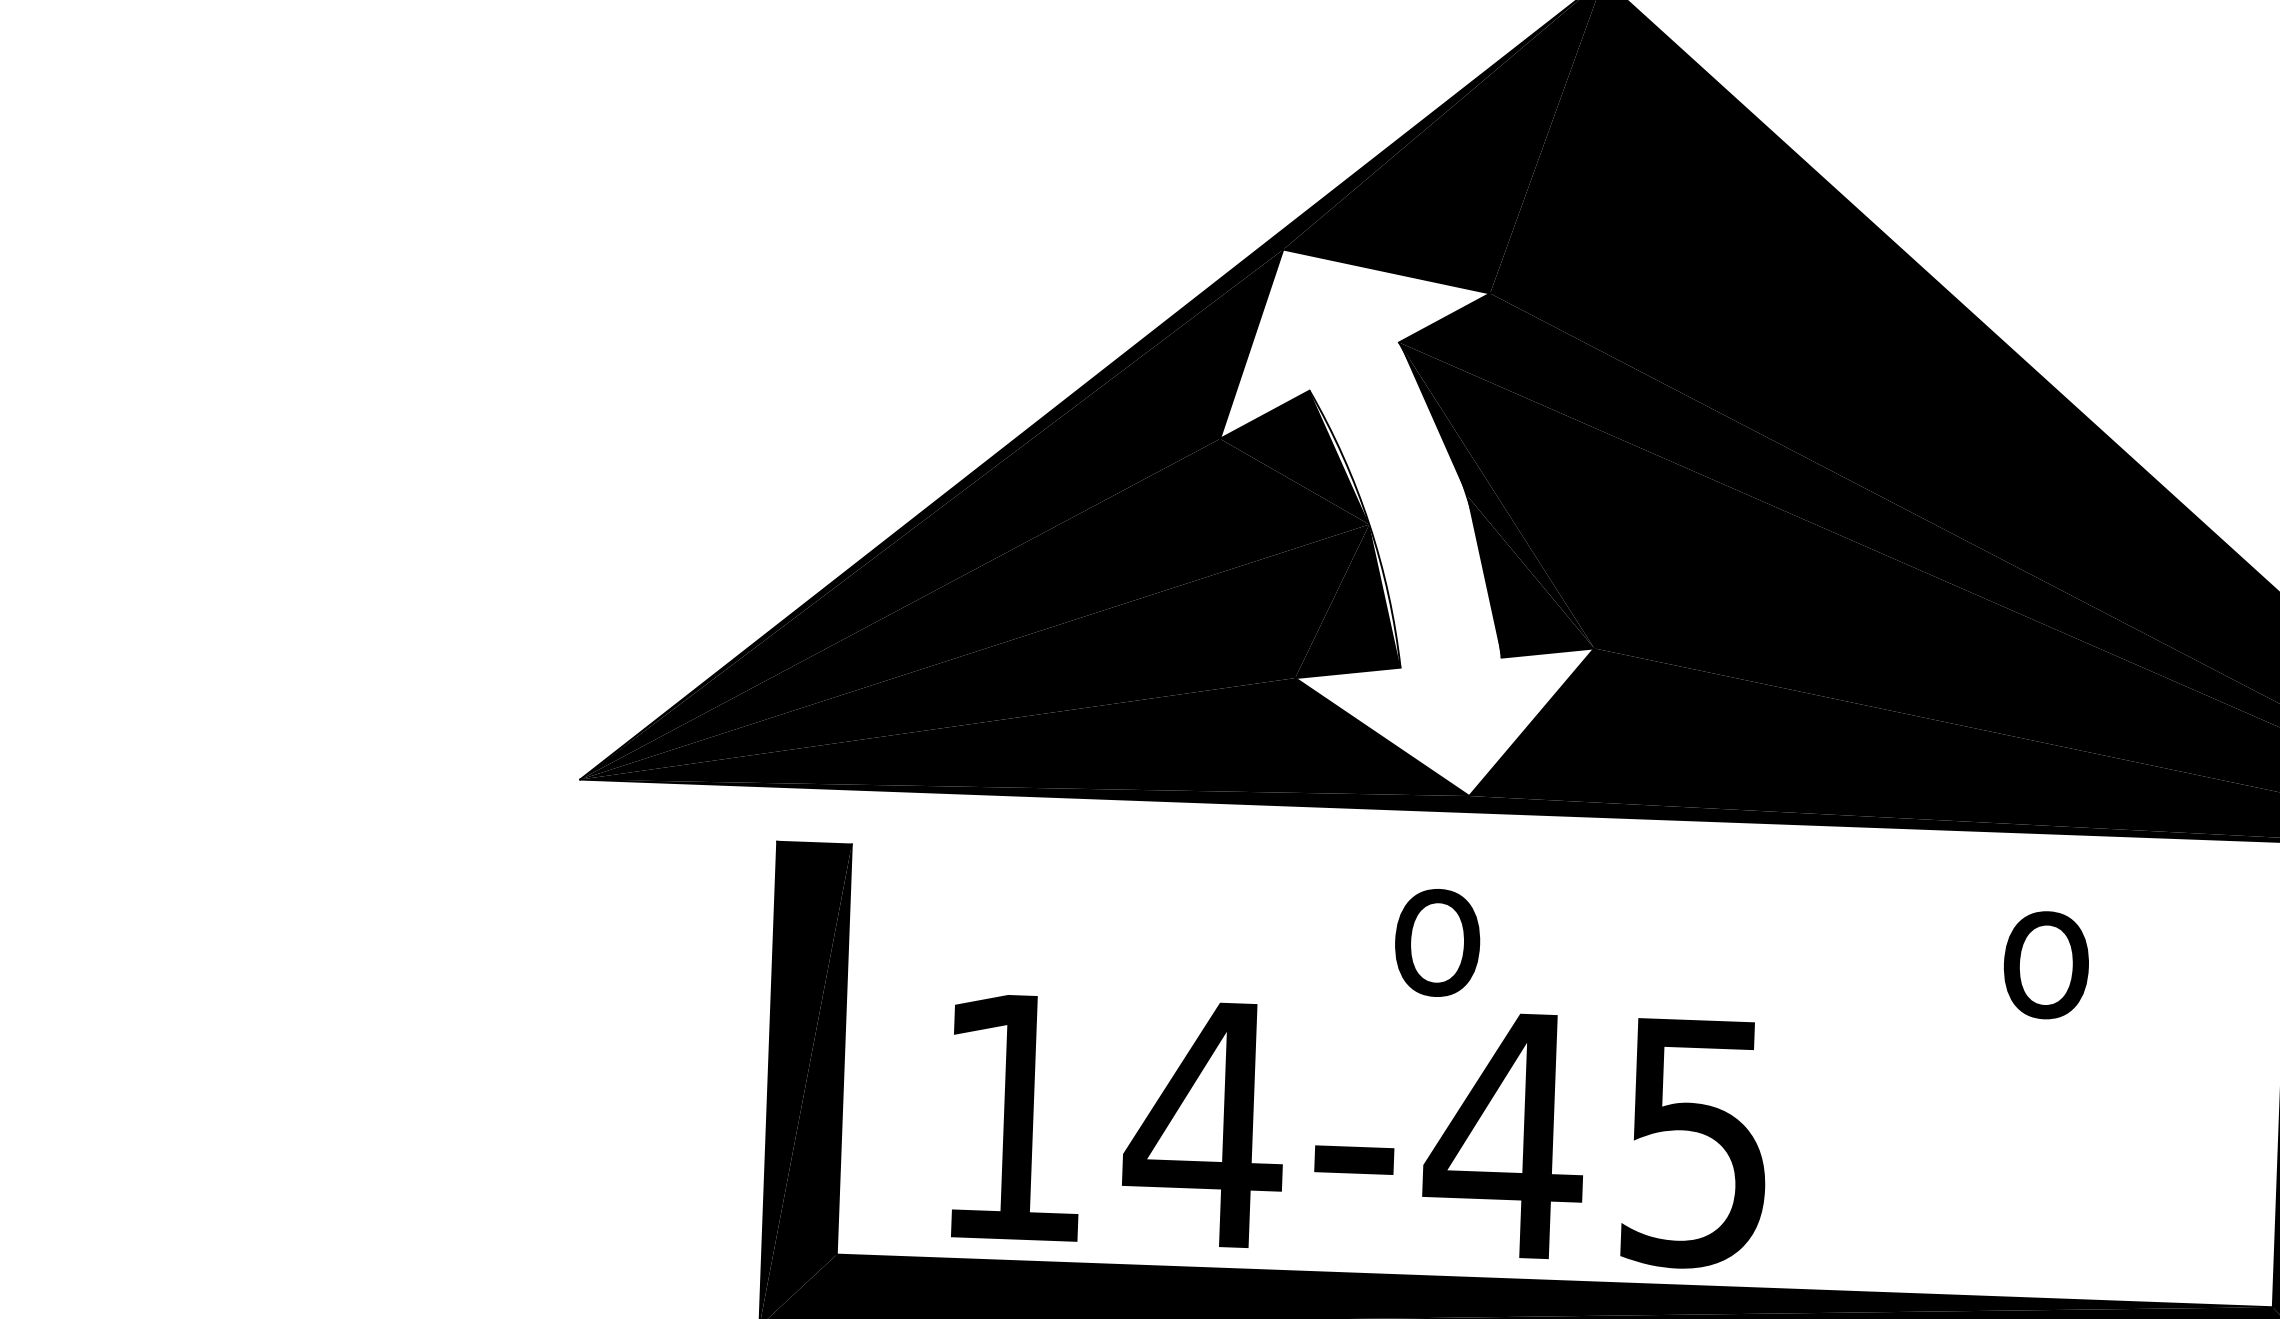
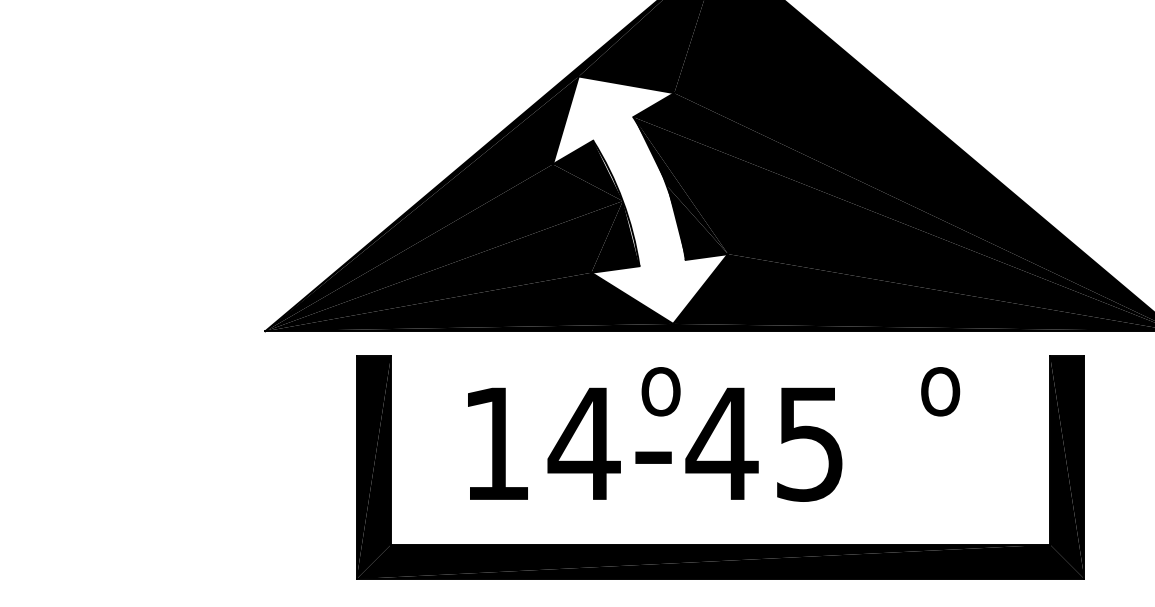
text: (1359, 1131) -> (655, 444), moved

